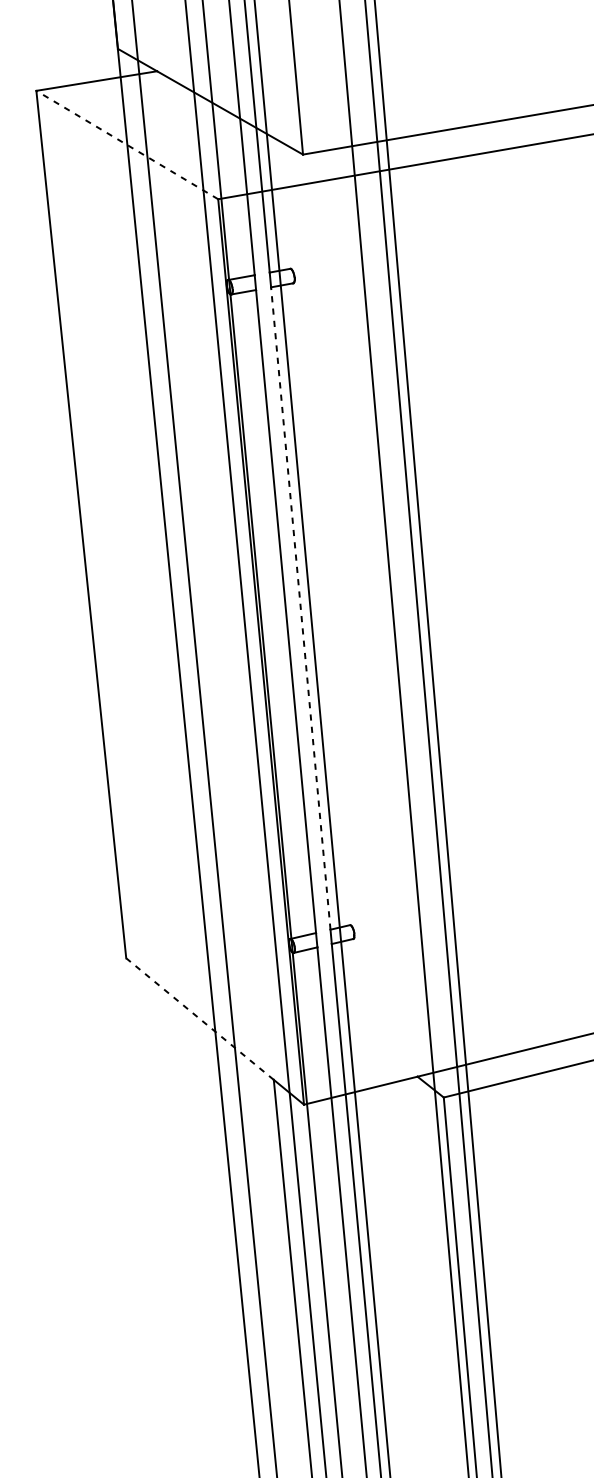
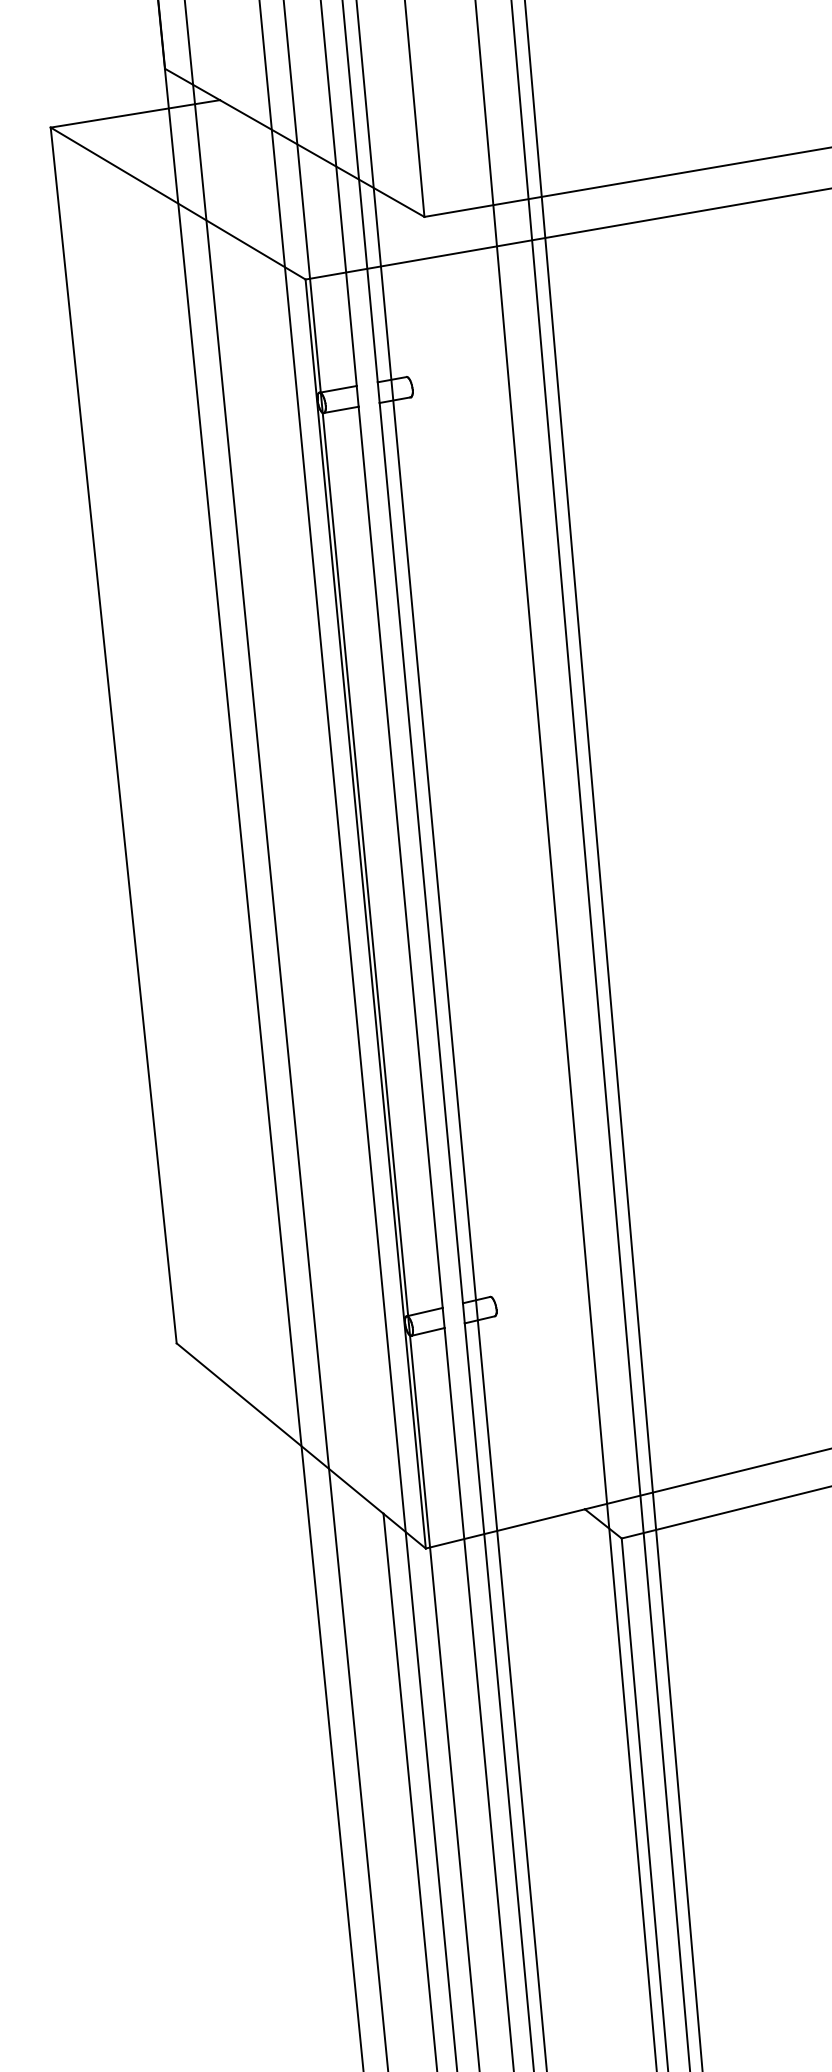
line: (126, 145) -> (177, 203), dashed -> solid
line: (300, 608) -> (421, 852), dashed -> solid
line: (200, 1019) -> (280, 1428), dashed -> solid

